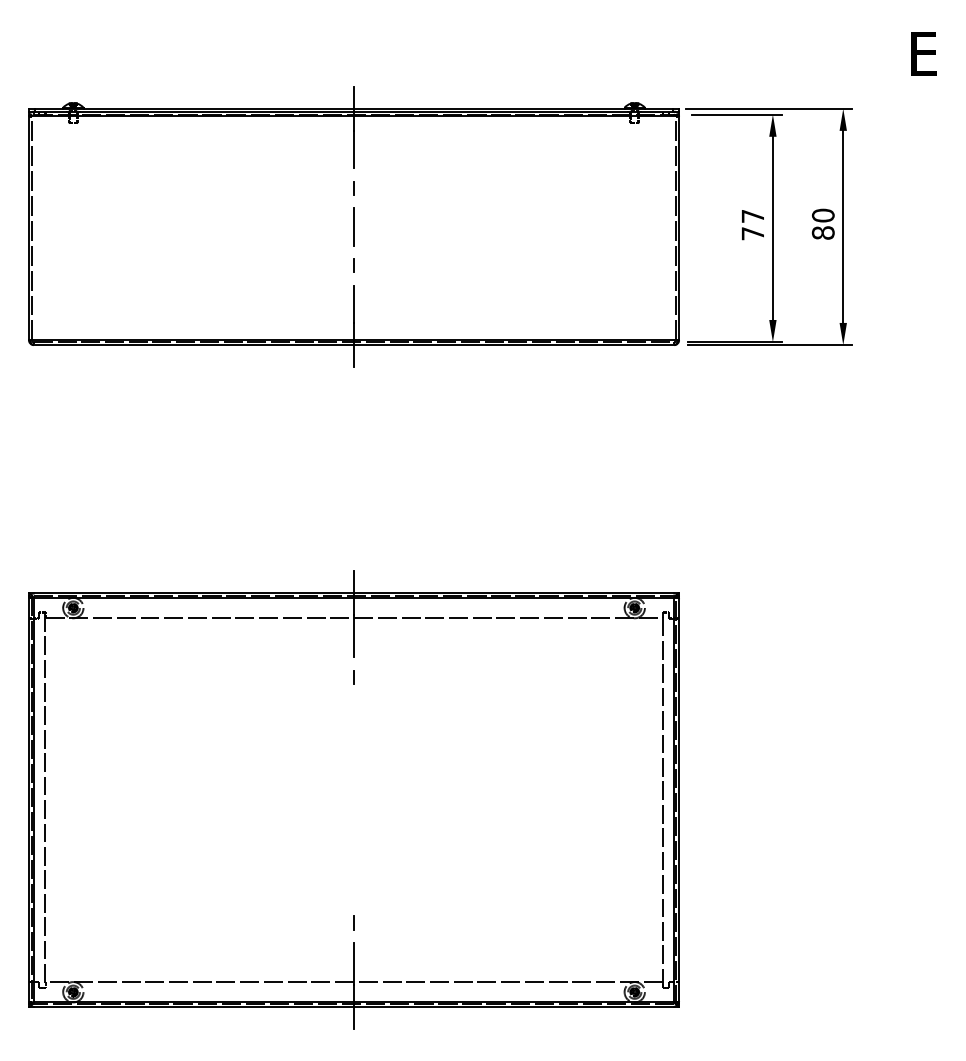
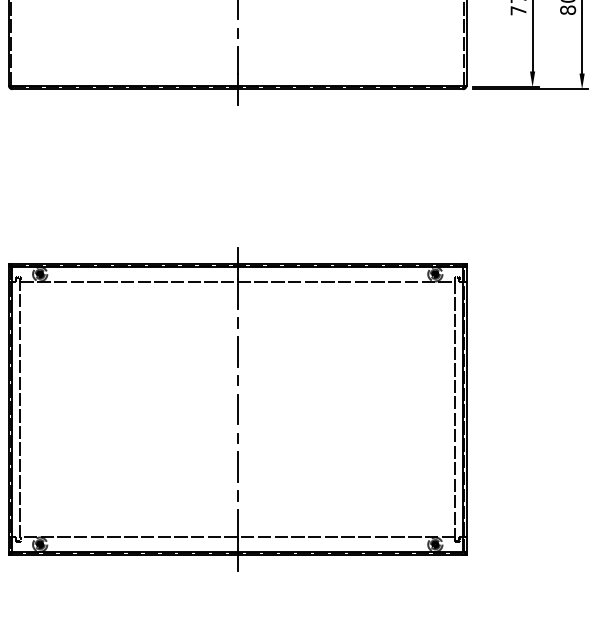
line: (354, 718) -> (238, 352), added
line: (353, 759) -> (237, 380), added
line: (354, 800) -> (238, 409), added
line: (353, 840) -> (237, 437), added
line: (354, 881) -> (238, 466), added

